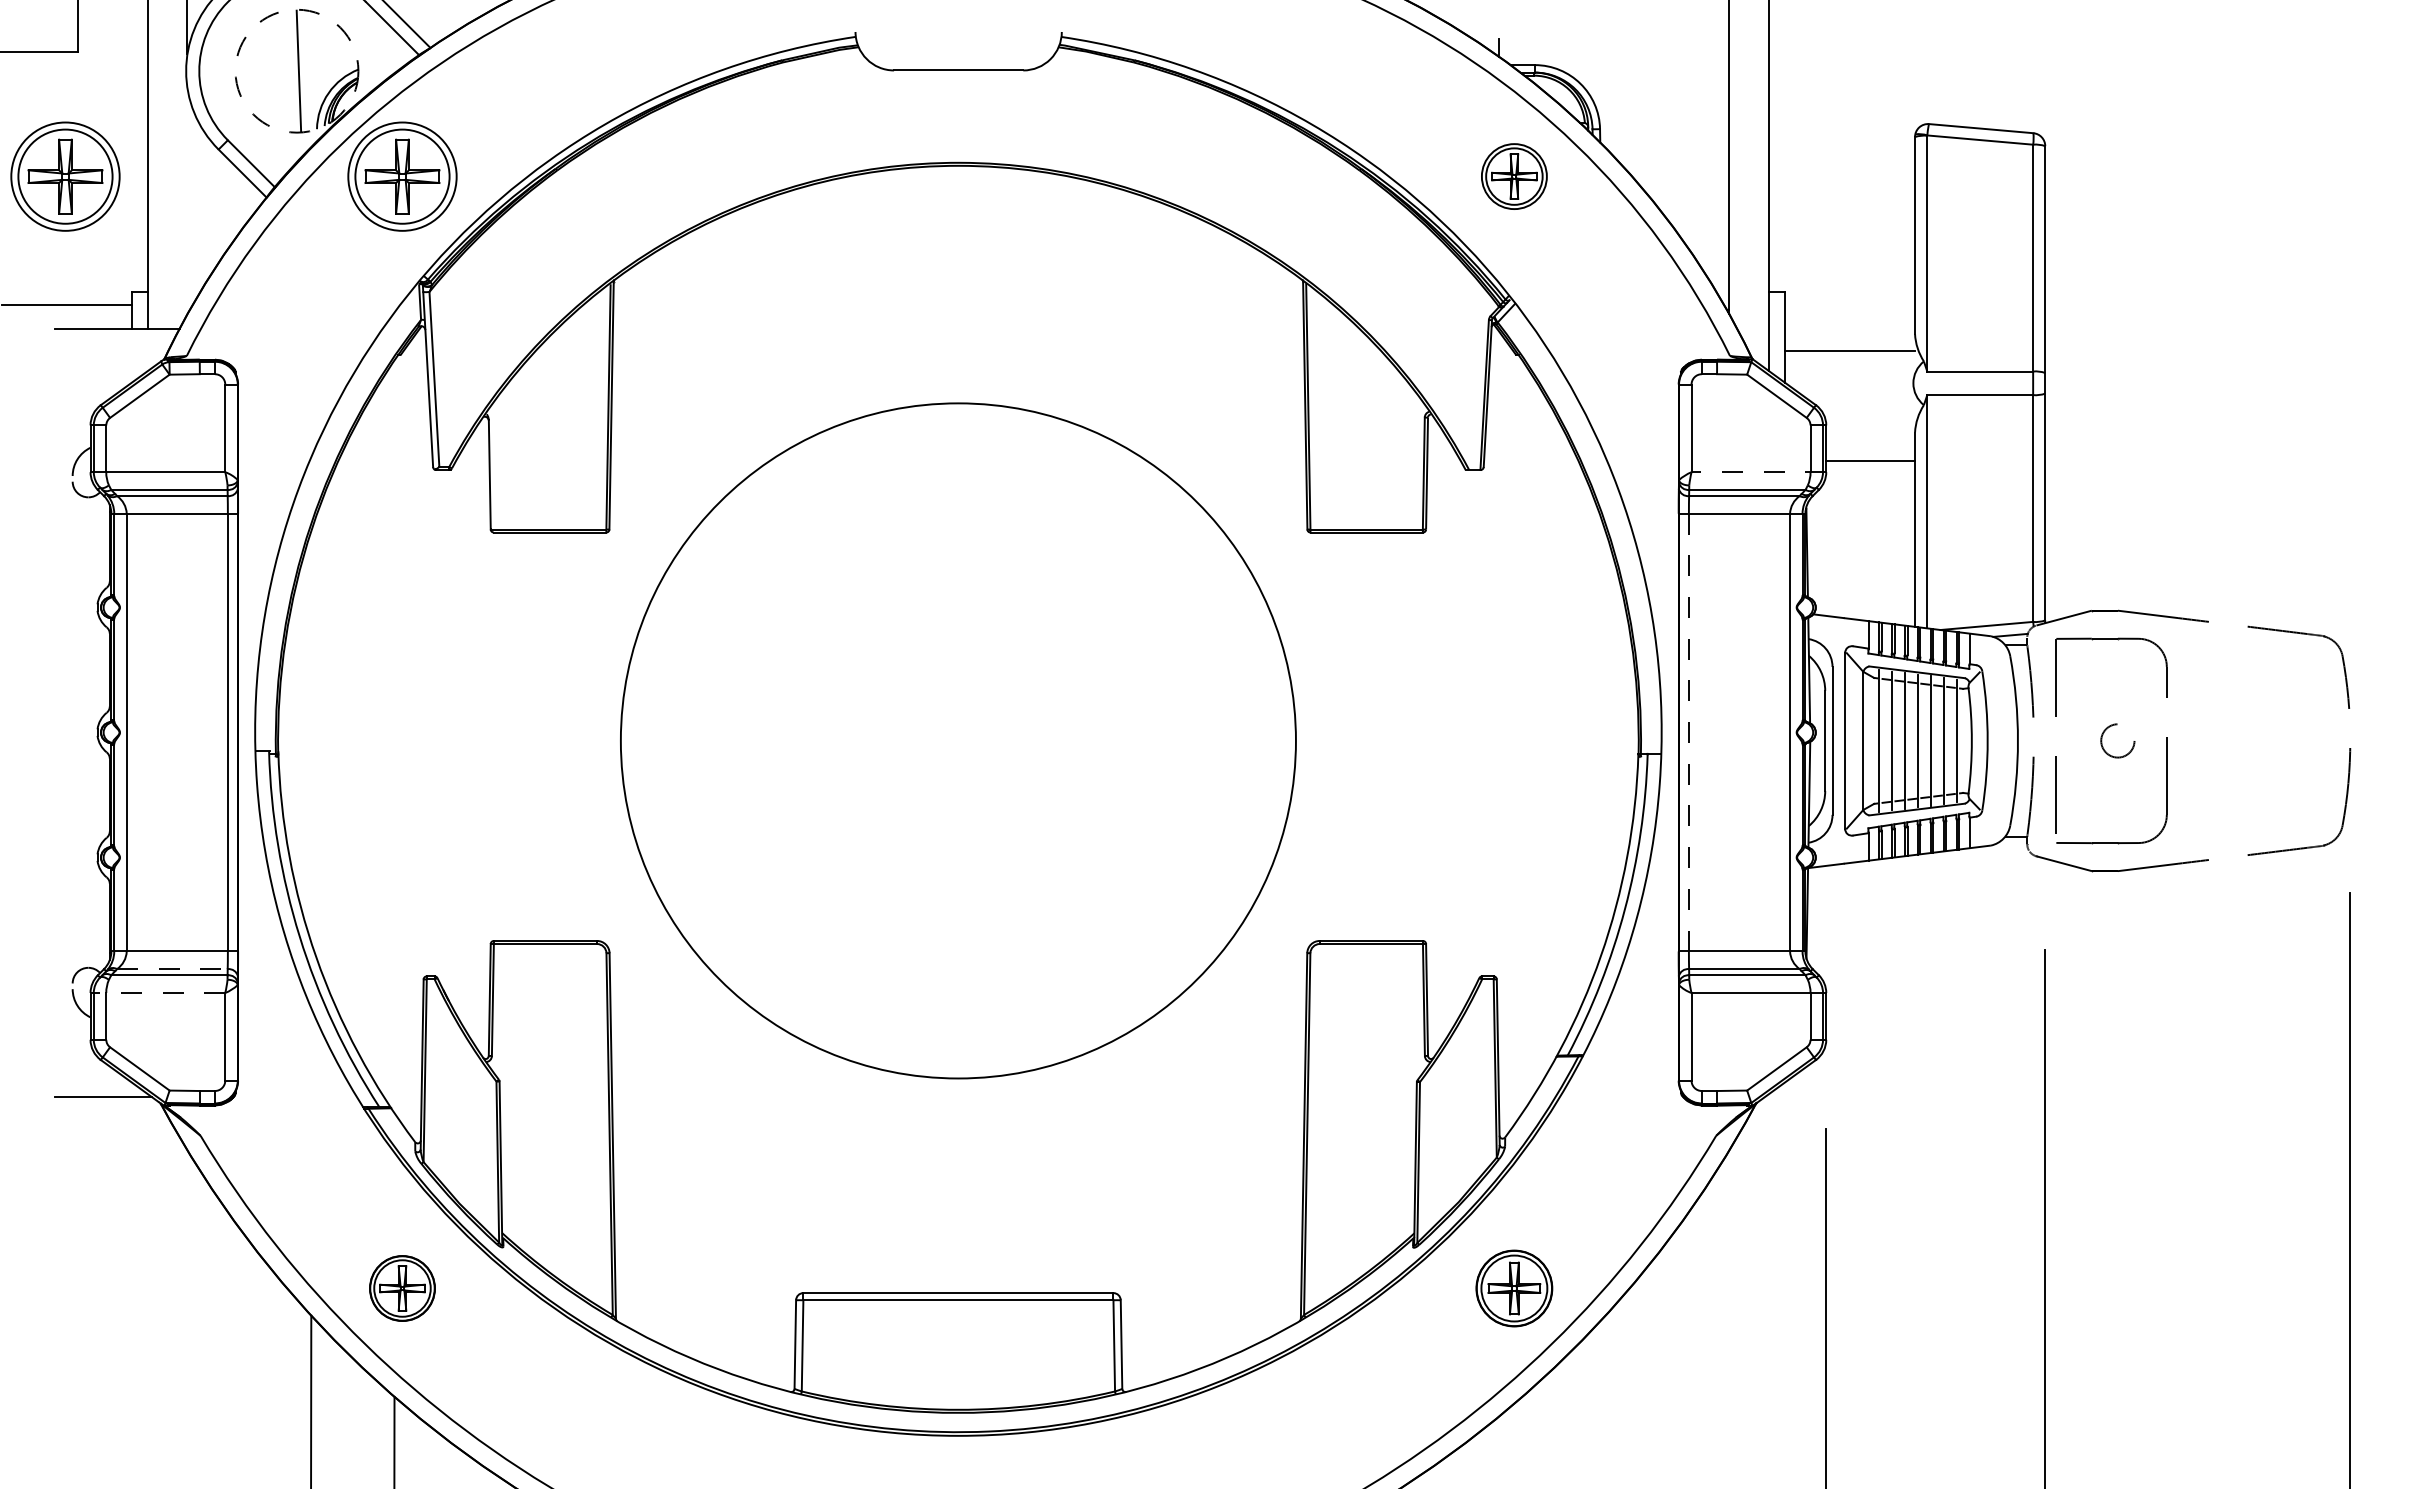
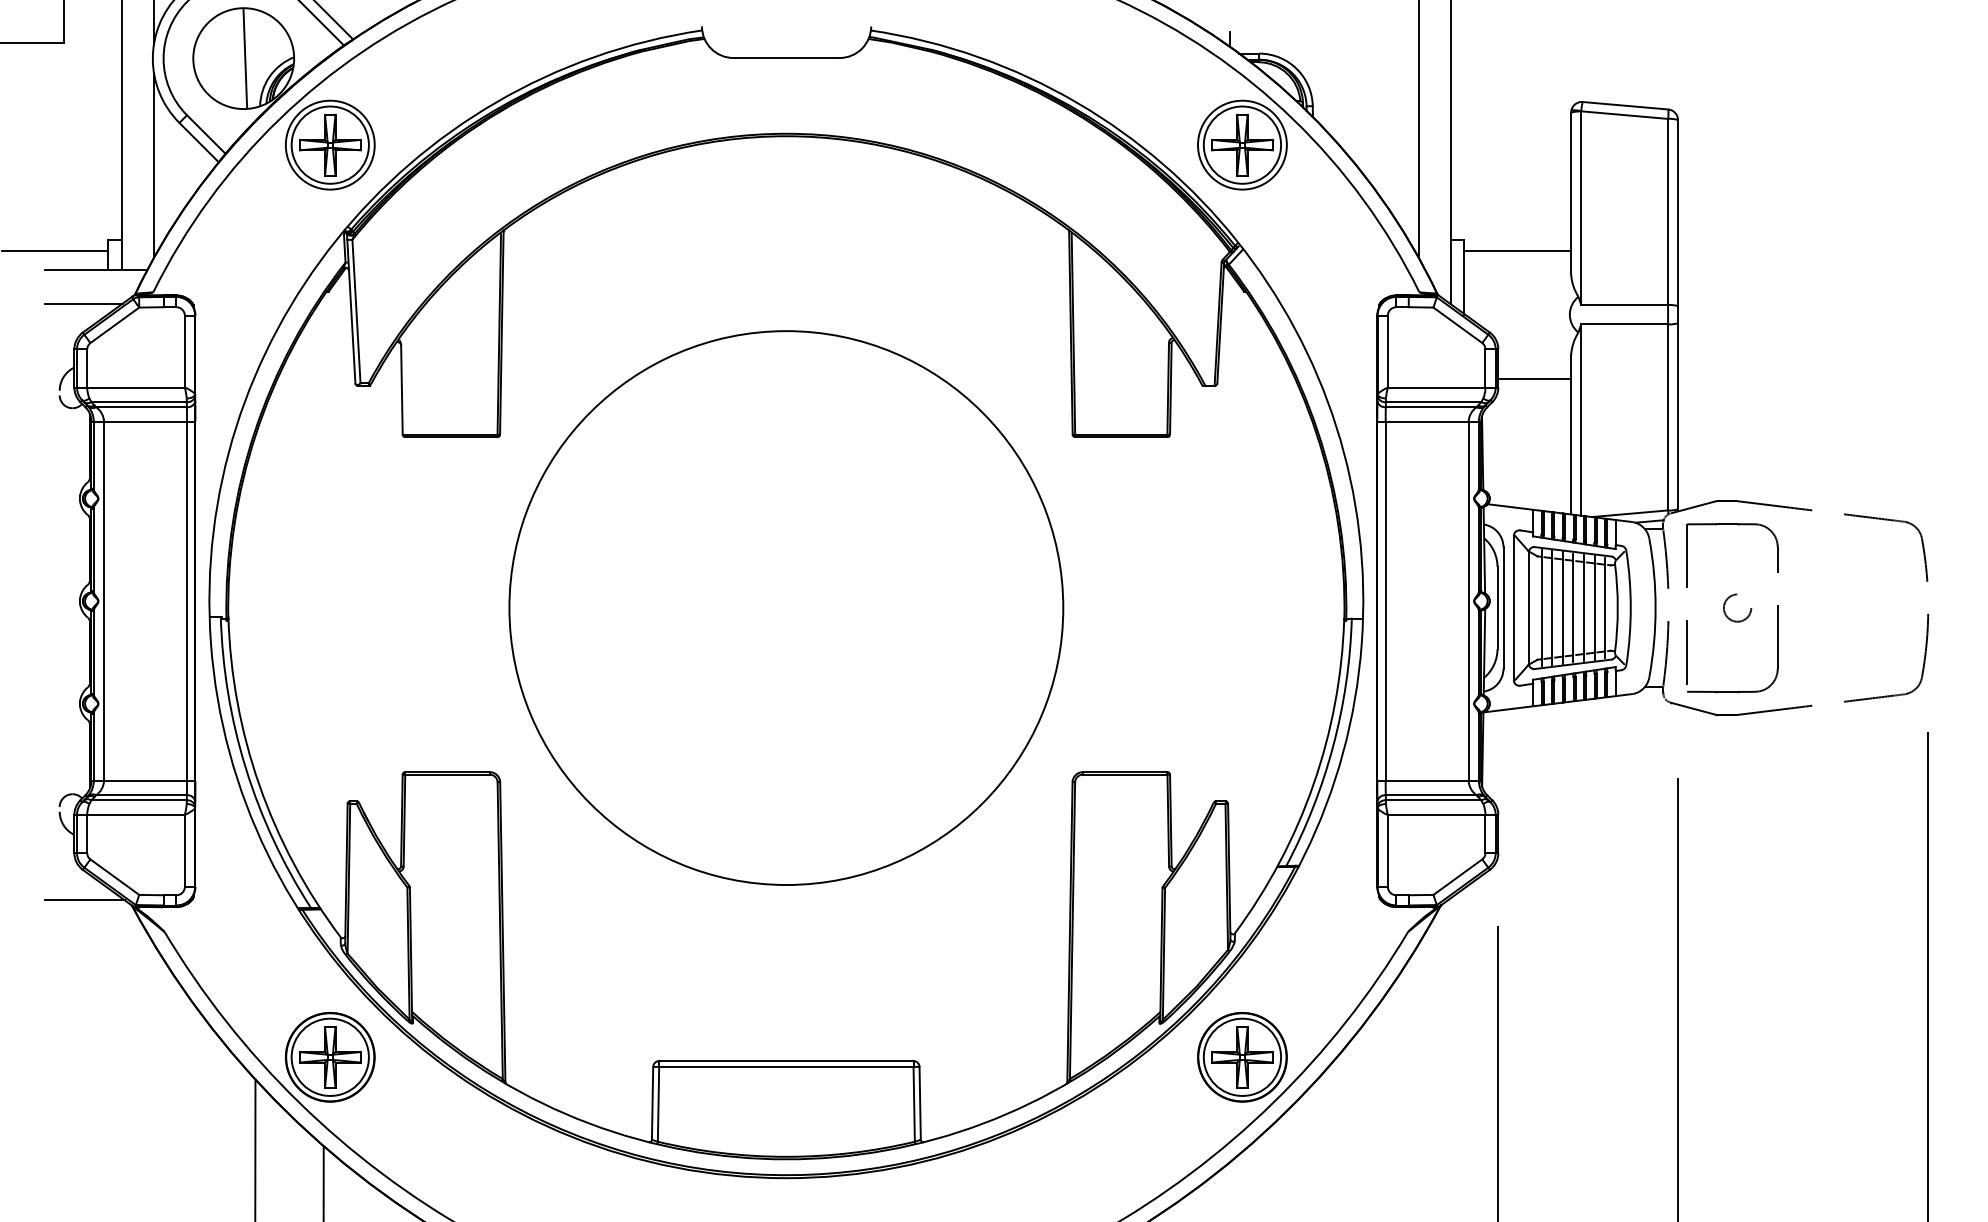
circle: (296, 70) -> (243, 58), dashed -> solid
part: (65, 176) -> (53, 145), removed
part: (1514, 176) -> (1242, 145), size x1.67
line: (187, 201) -> (153, 165), added
line: (1849, 351) -> (1517, 250), moved
line: (102, 370) -> (84, 304), added
line: (1758, 472) -> (1442, 387), dashed -> solid
line: (1688, 732) -> (1385, 601), dashed -> solid
line: (172, 969) -> (141, 795), dashed -> solid
line: (157, 993) -> (129, 815), dashed -> solid
part: (402, 1288) -> (330, 1057), size x1.67
part: (1514, 1288) -> (1242, 1057), size x1.43

